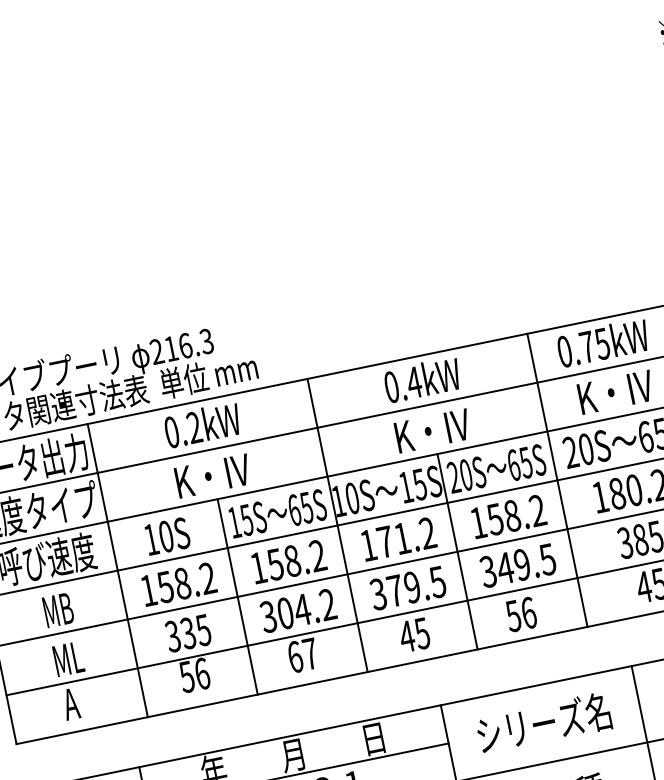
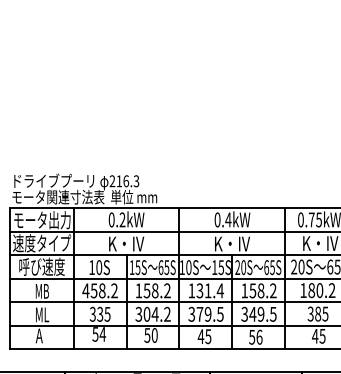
text: (405, 537) -> (209, 290), 171.2 -> 131.4
text: (147, 590) -> (85, 290), 158.2 -> 458.2
text: (301, 655) -> (150, 335), 67 -> 50
text: (201, 674) -> (102, 334), 56 -> 54

